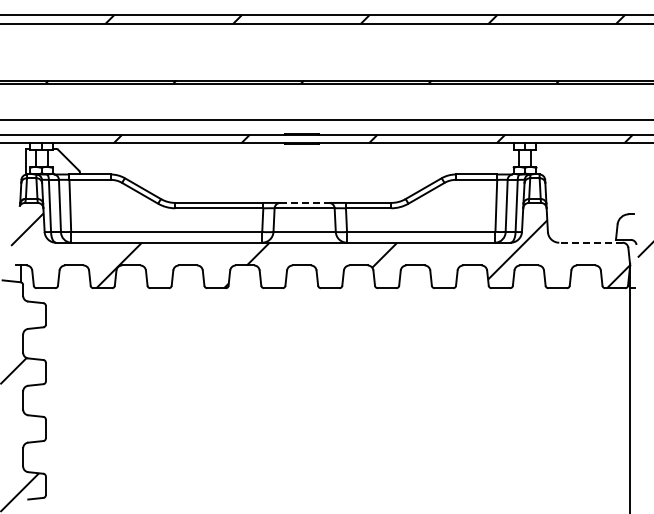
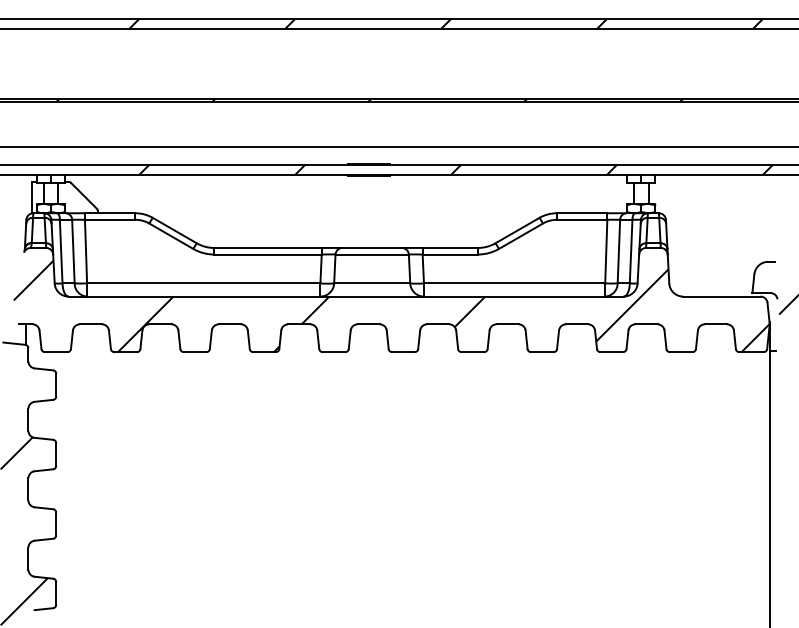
line: (305, 202) -> (373, 247), dashed -> solid
line: (590, 242) -> (721, 296), dashed -> solid

